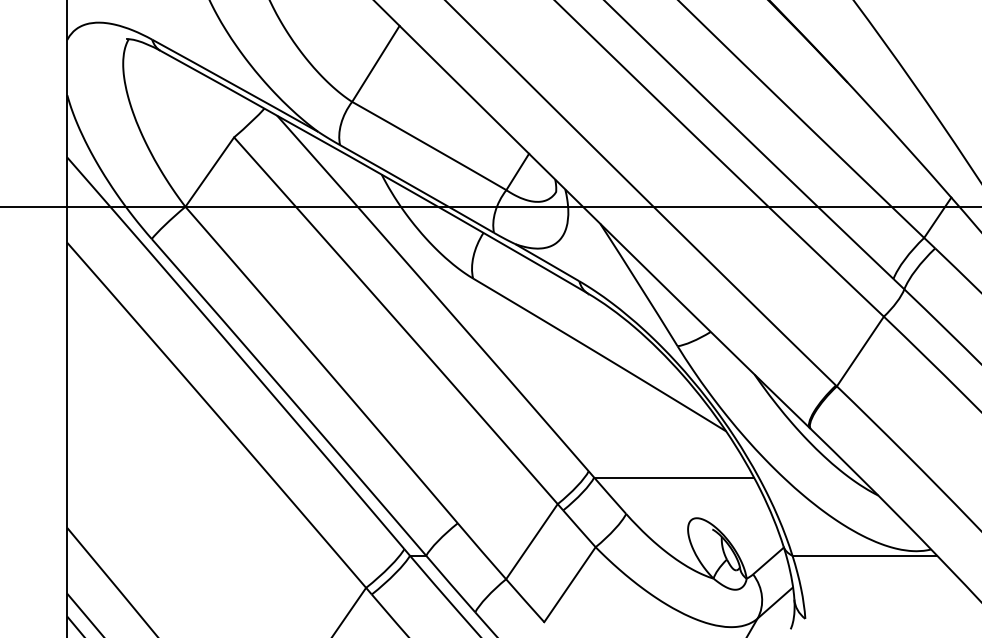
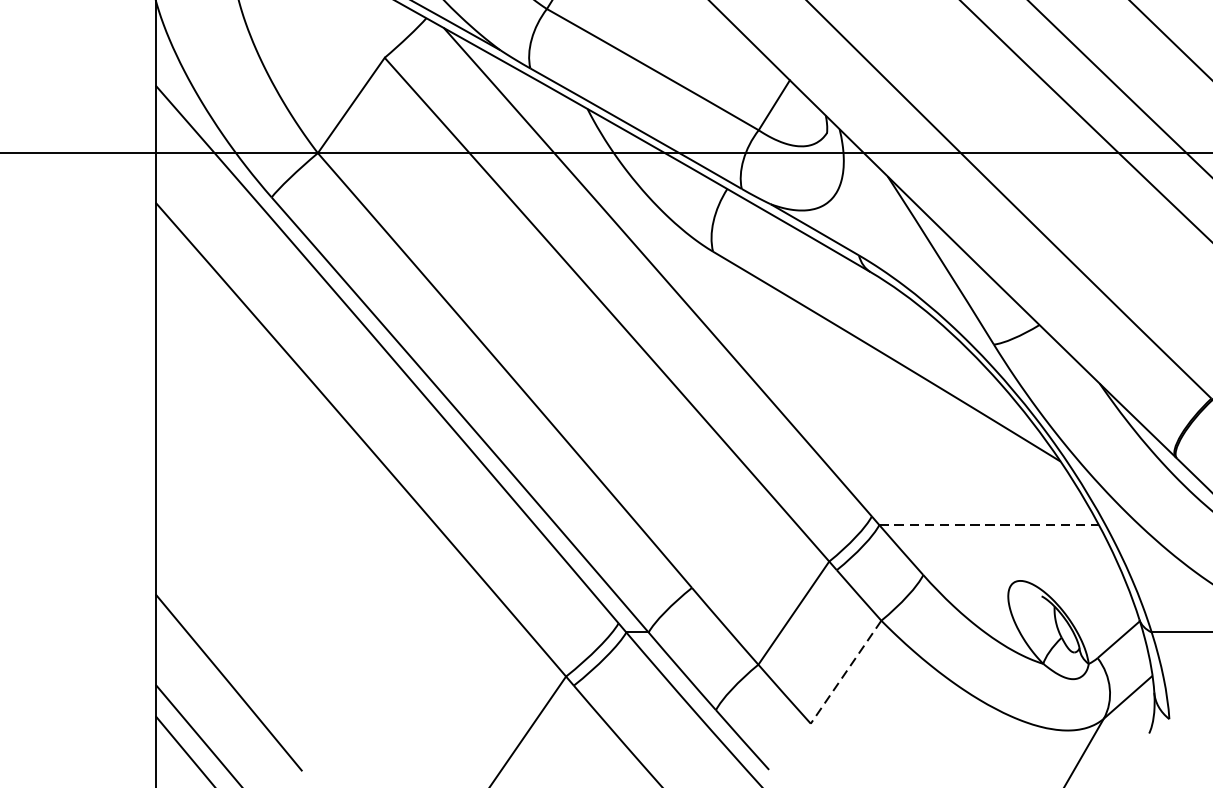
line: (674, 477) -> (989, 524), solid -> dashed
line: (569, 585) -> (845, 673), solid -> dashed

